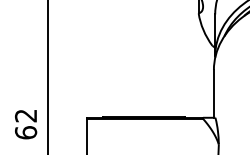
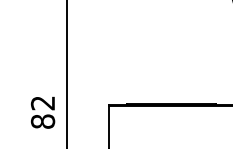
text: (25, 132) -> (42, 121), 62 -> 82

